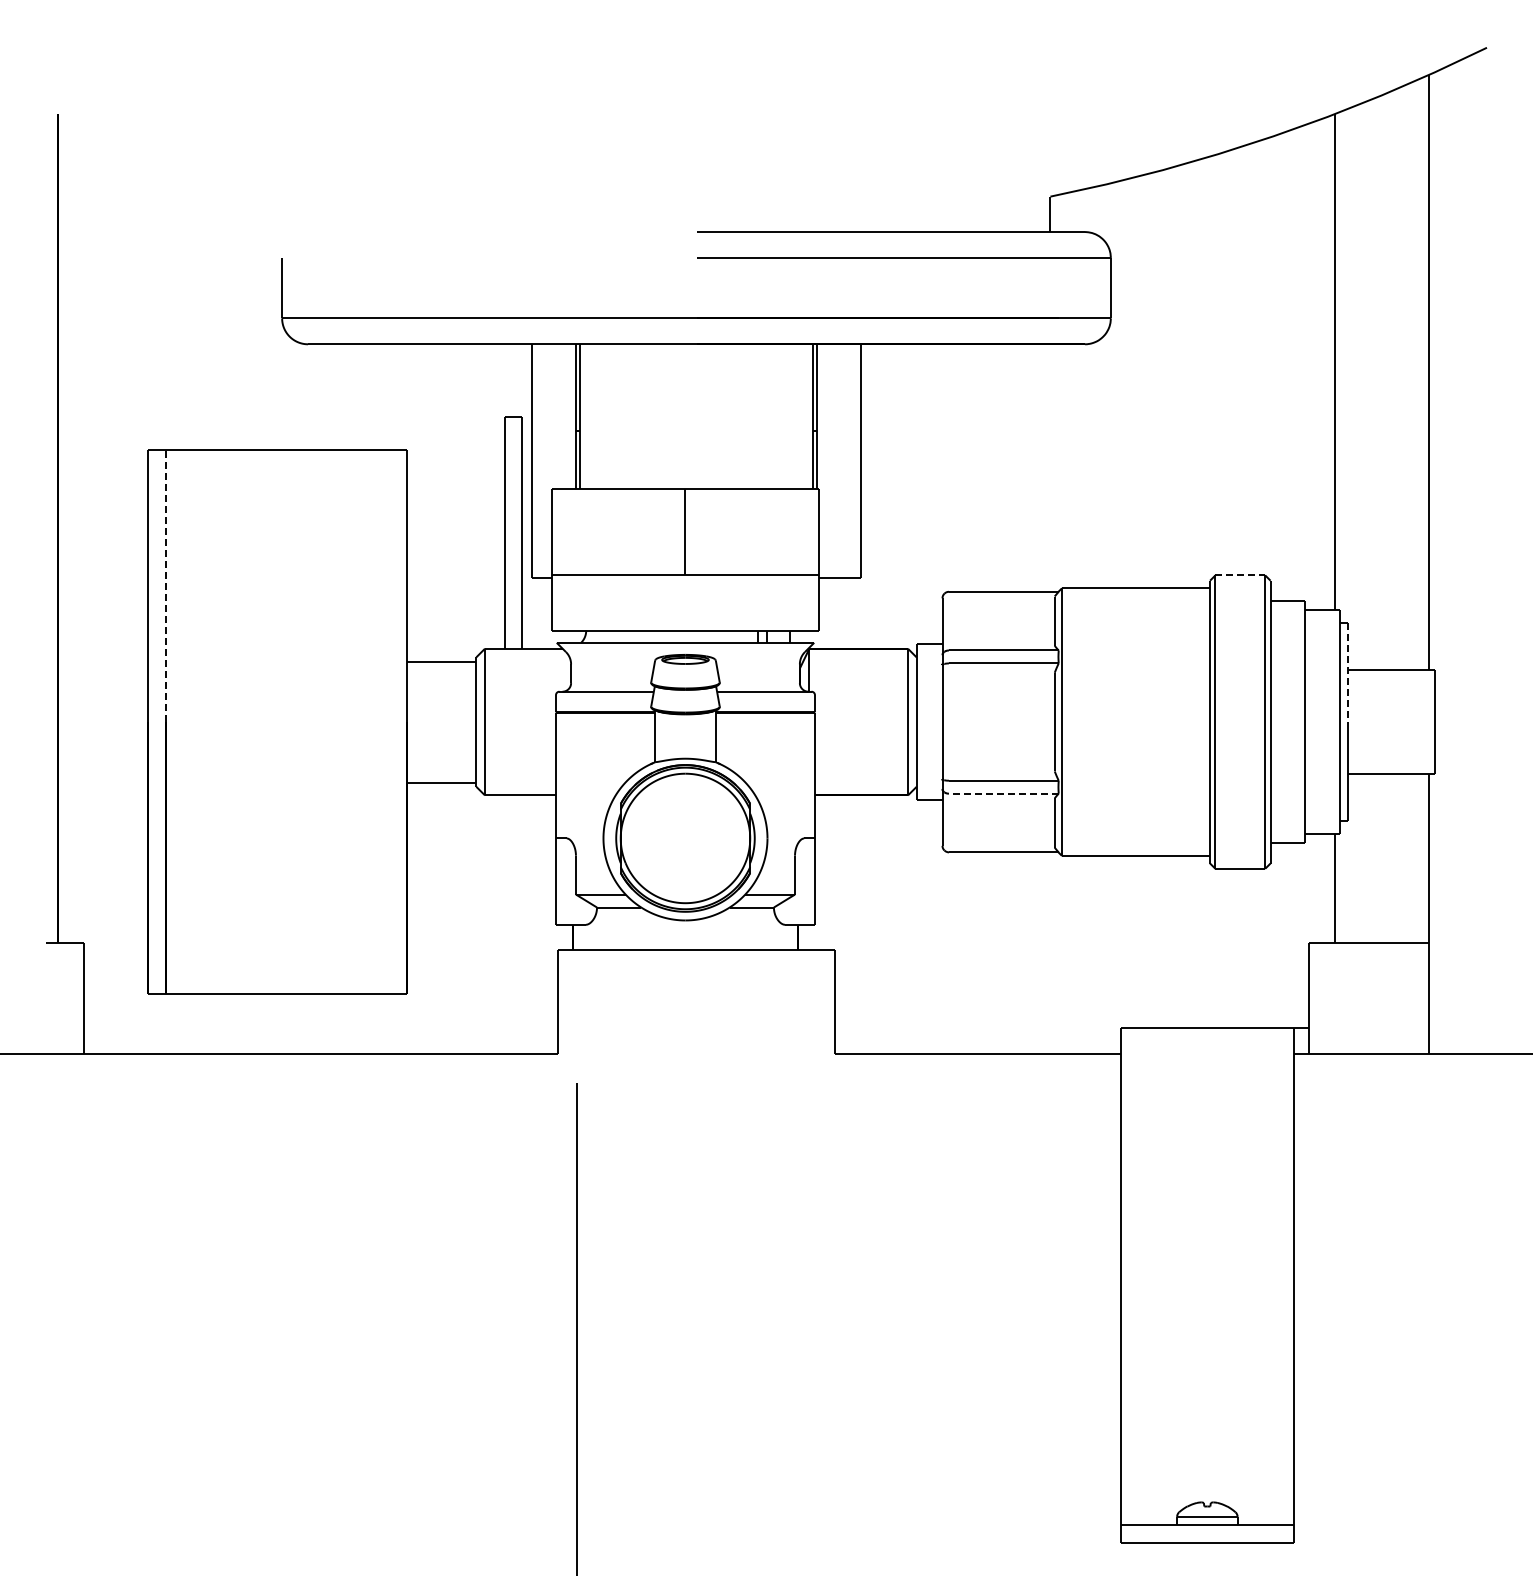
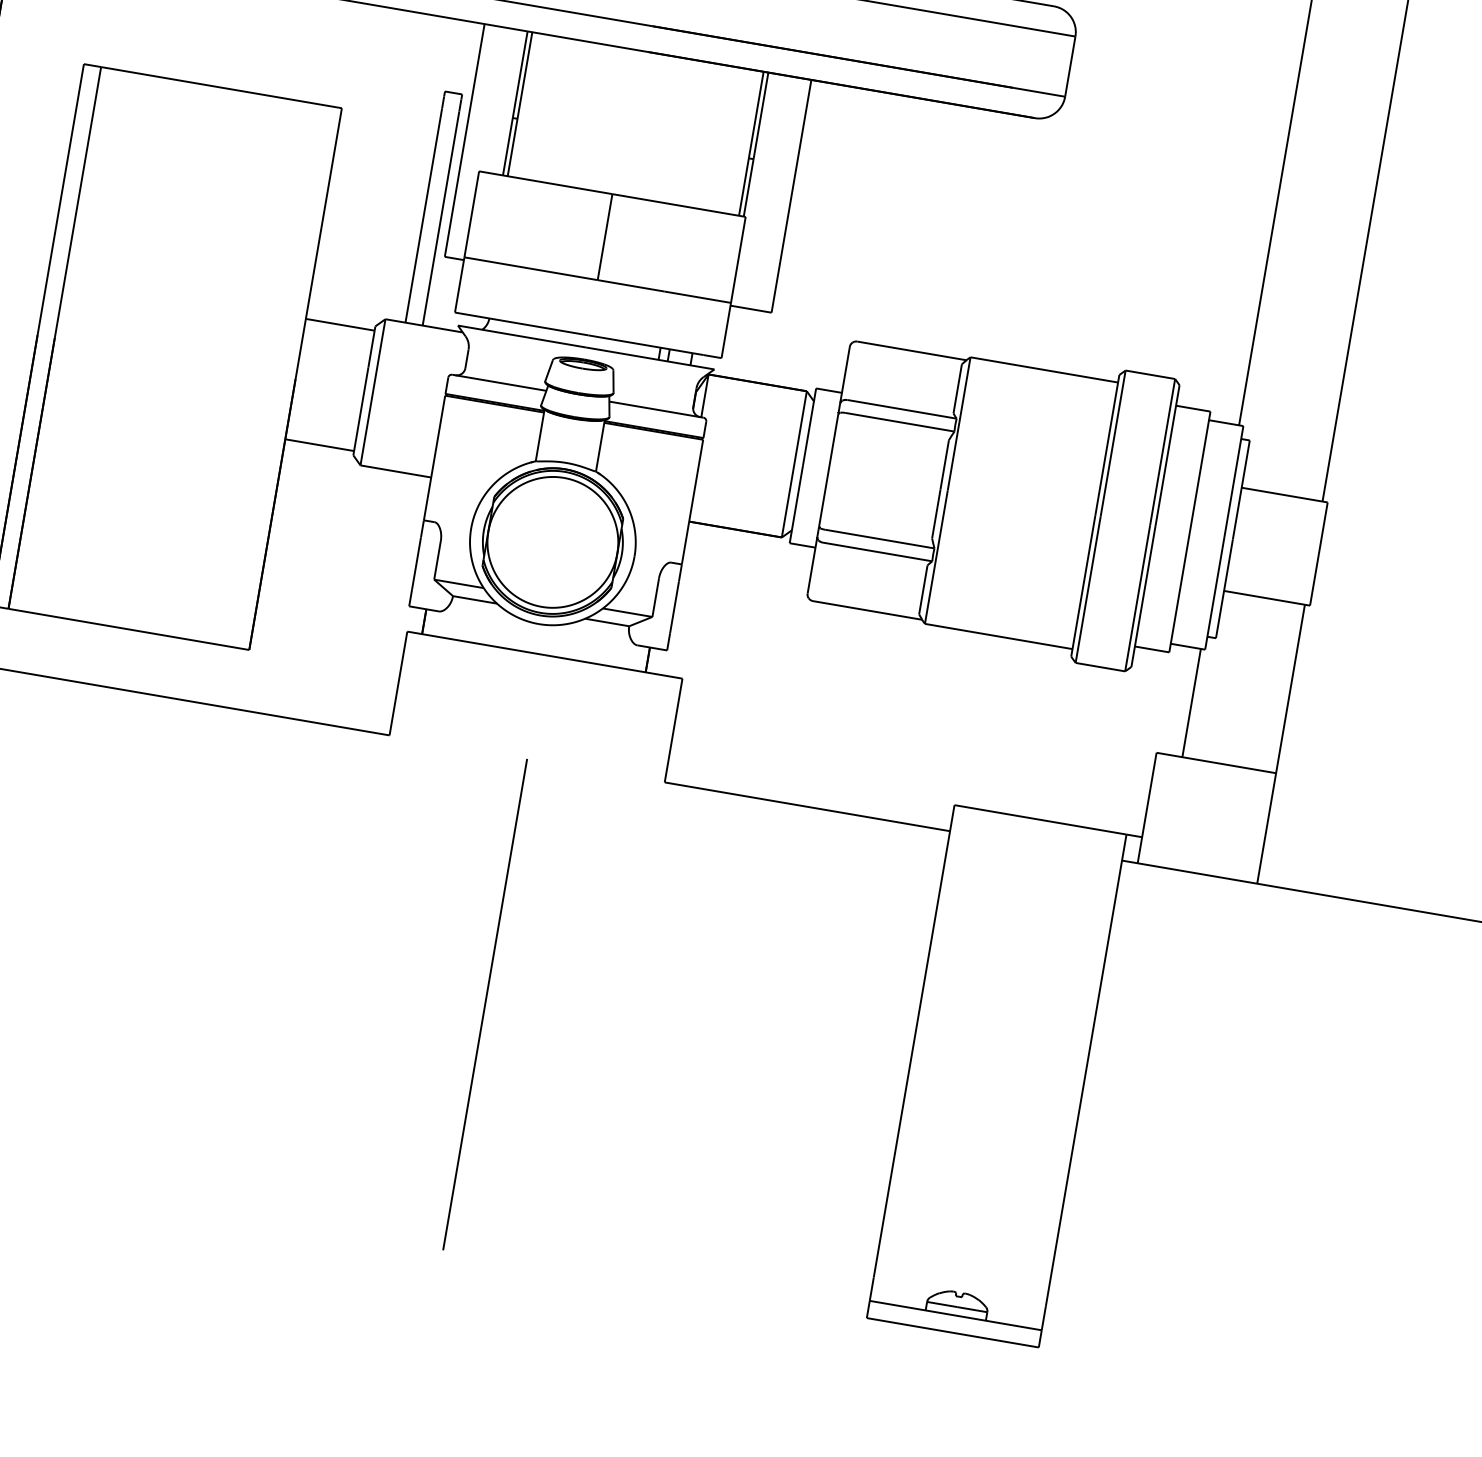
line: (1240, 575) -> (1150, 374), dashed -> solid
line: (165, 586) -> (77, 202), dashed -> solid
line: (1348, 672) -> (1241, 489), dashed -> solid
line: (1003, 793) -> (877, 551), dashed -> solid
line: (576, 1329) -> (485, 1004), moved

